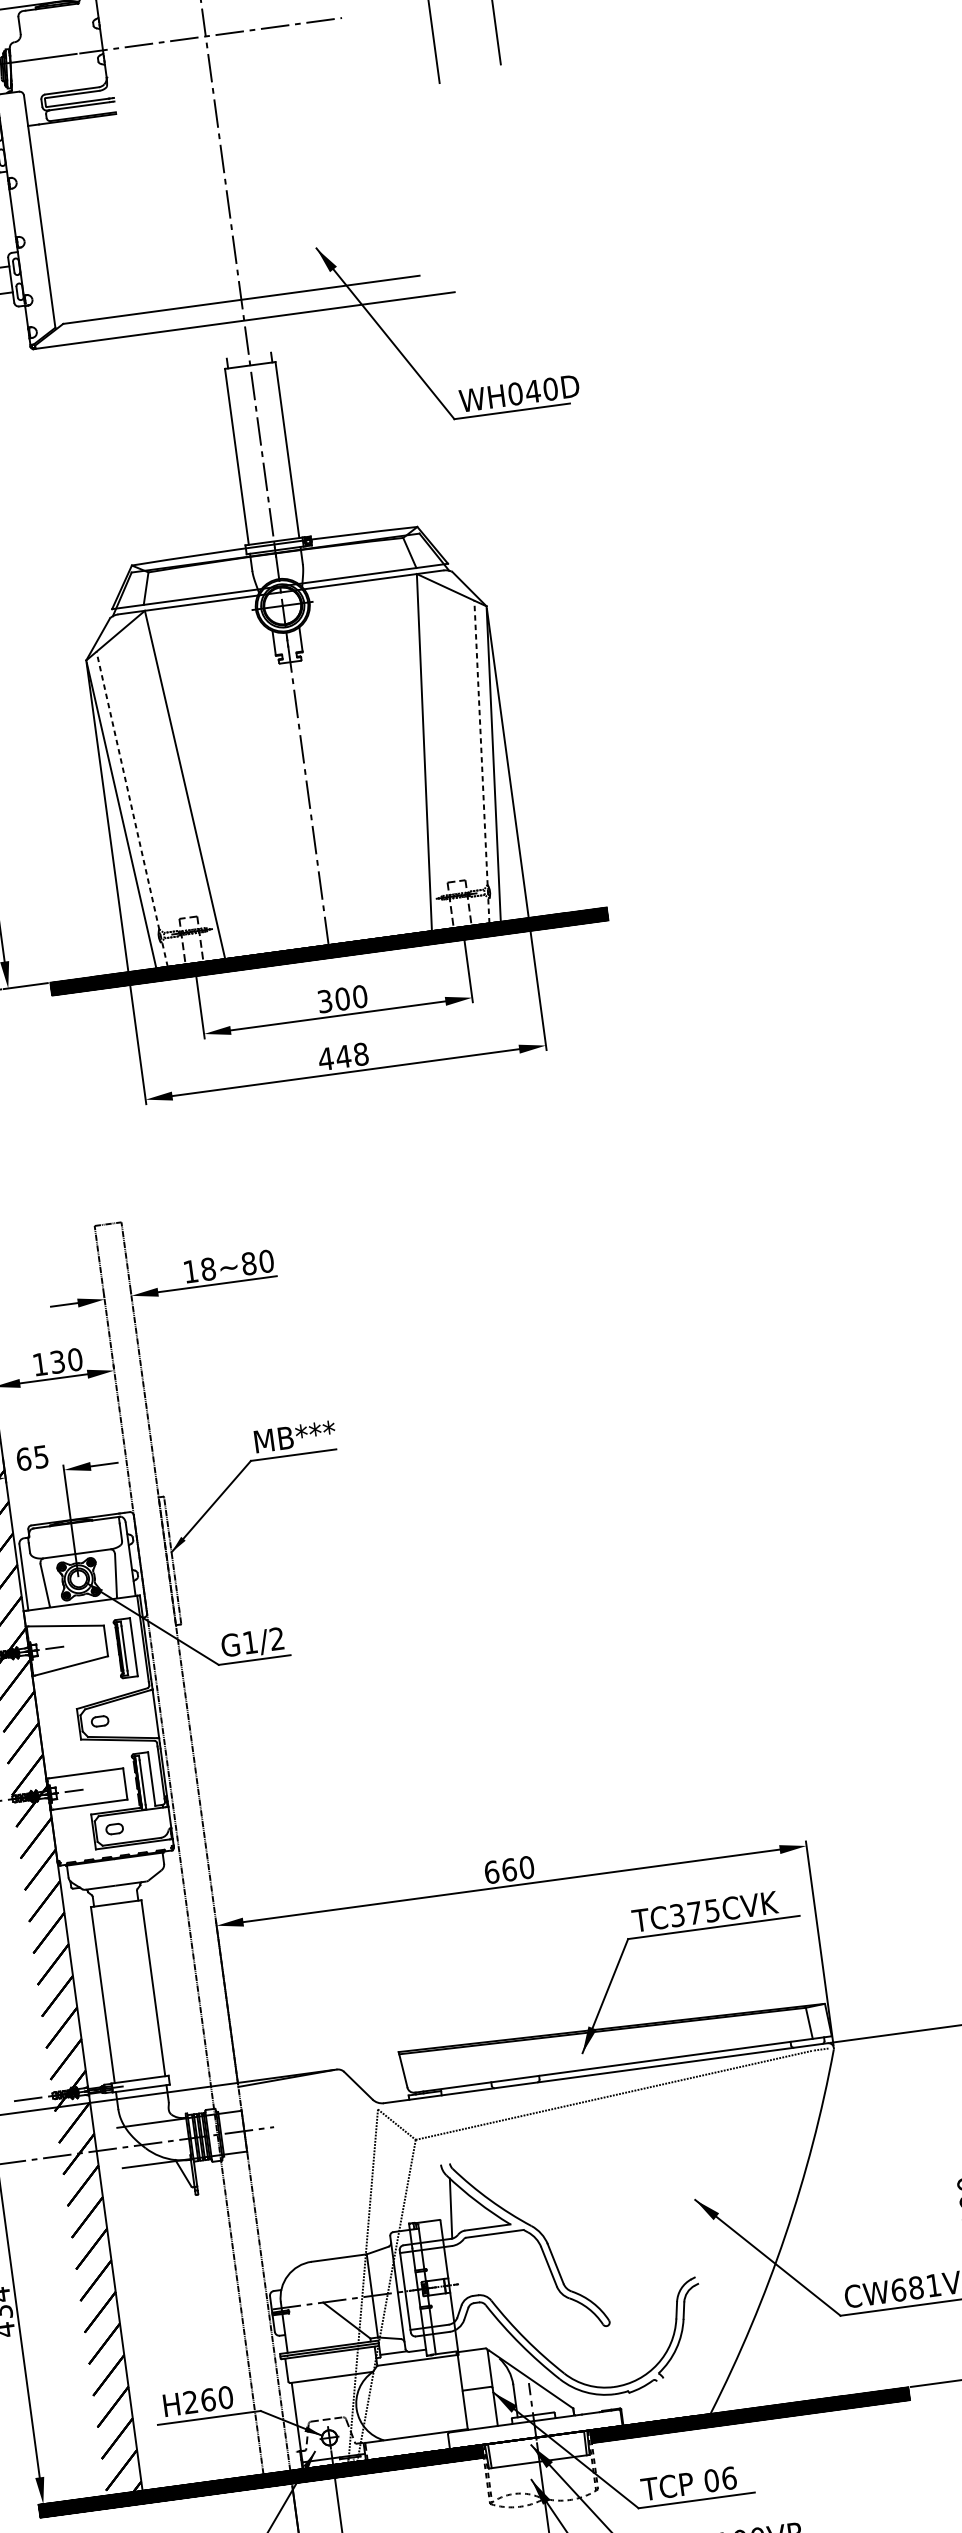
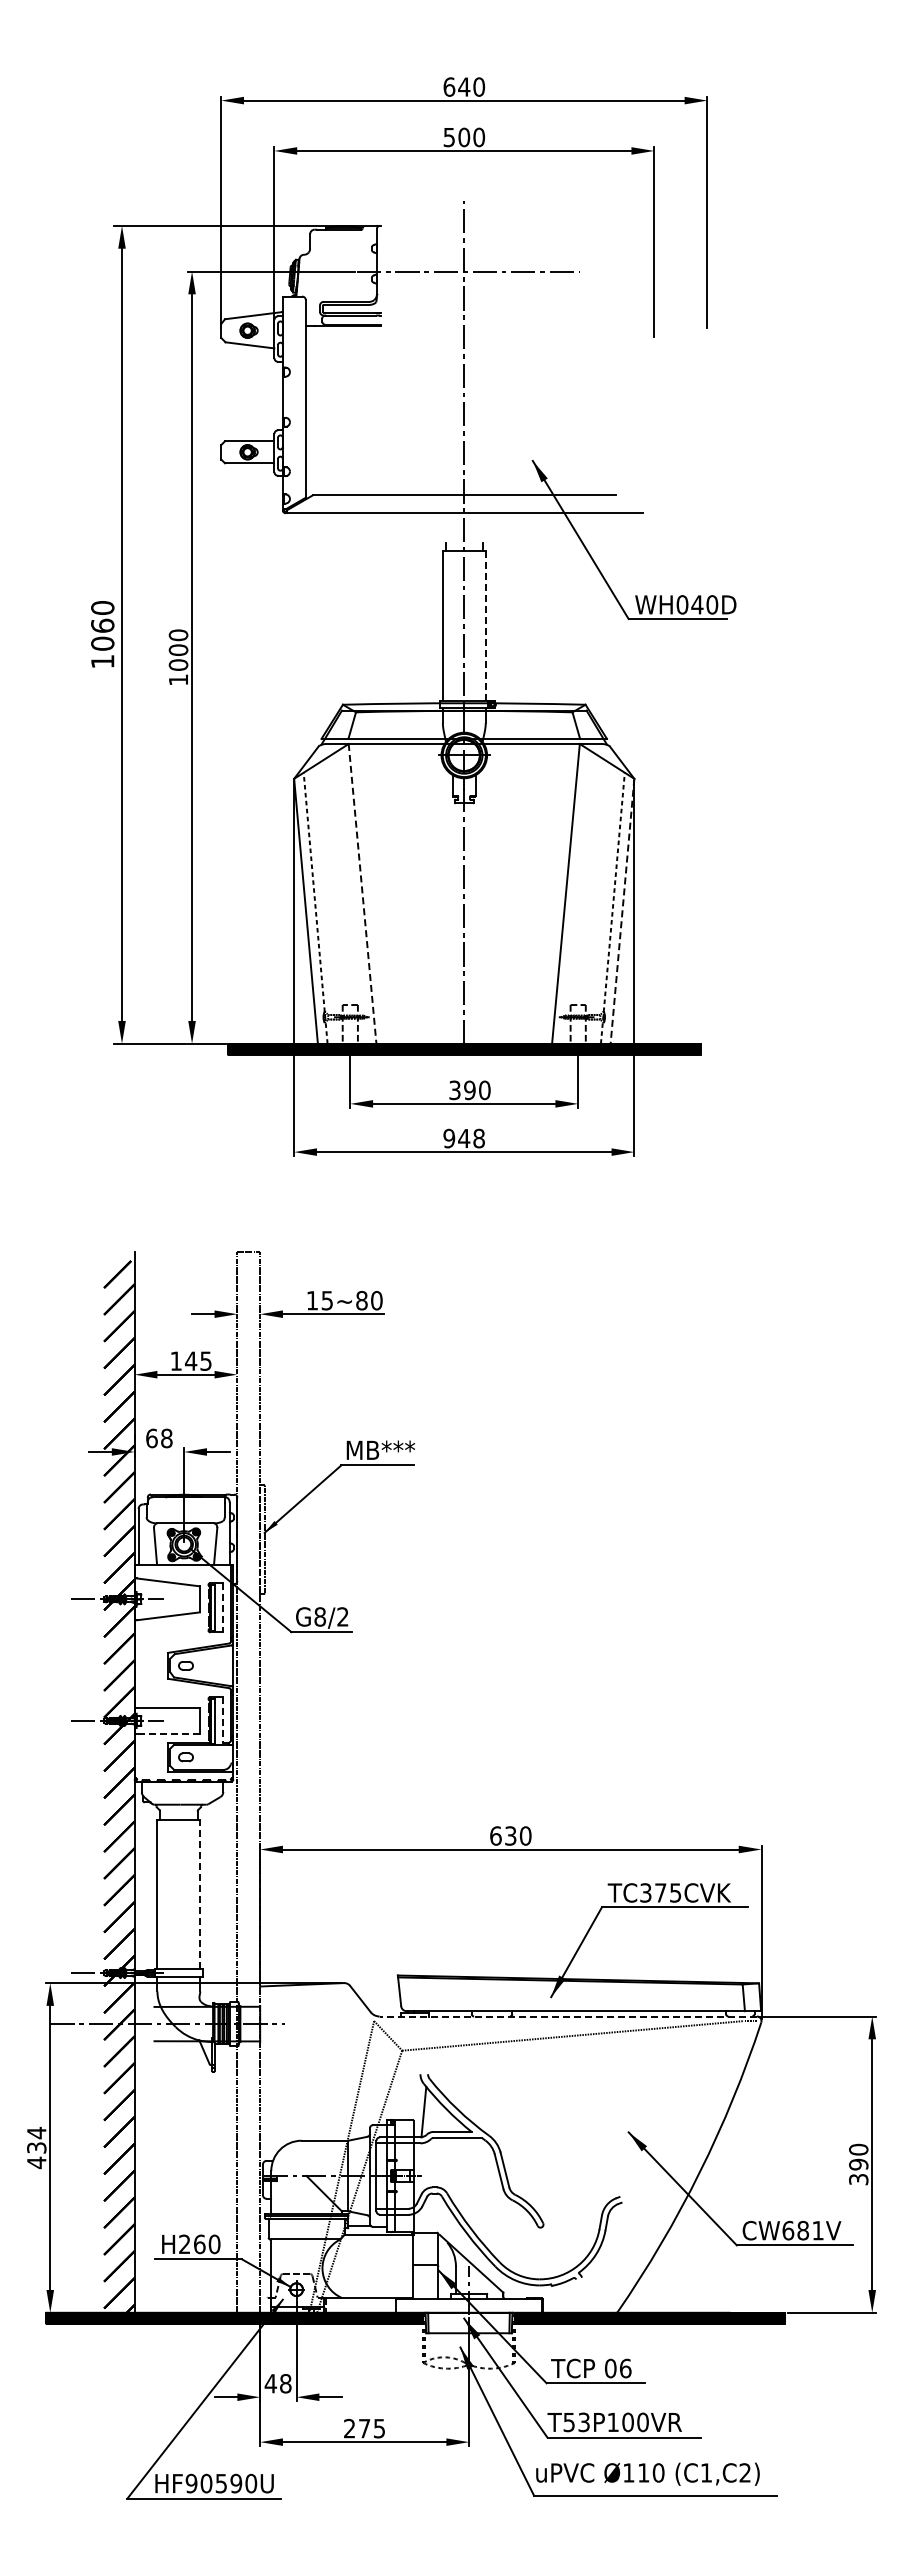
line: (287, 449) -> (485, 625), solid -> dashed
line: (493, 764) -> (622, 911), solid -> dashed
line: (184, 784) -> (362, 893), solid -> dashed
text: (342, 999) -> (469, 1090), 300 -> 390
text: (326, 1058) -> (449, 1138), 448 -> 948
text: (208, 1269) -> (327, 1300), 18~80 -> 15~80
text: (66, 1360) -> (198, 1360), 130 -> 145
text: (41, 1456) -> (166, 1438), 65 -> 68
text: (250, 1641) -> (320, 1616), G1/2 -> G8/2
line: (133, 1646) -> (222, 1607), solid -> dashed
line: (151, 1778) -> (222, 1719), solid -> dashed
line: (90, 1804) -> (168, 1734), solid -> dashed
text: (508, 1869) -> (510, 1835), 660 -> 630
line: (153, 1988) -> (200, 1894), solid -> dashed
line: (606, 2073) -> (568, 2016), solid -> dashed

